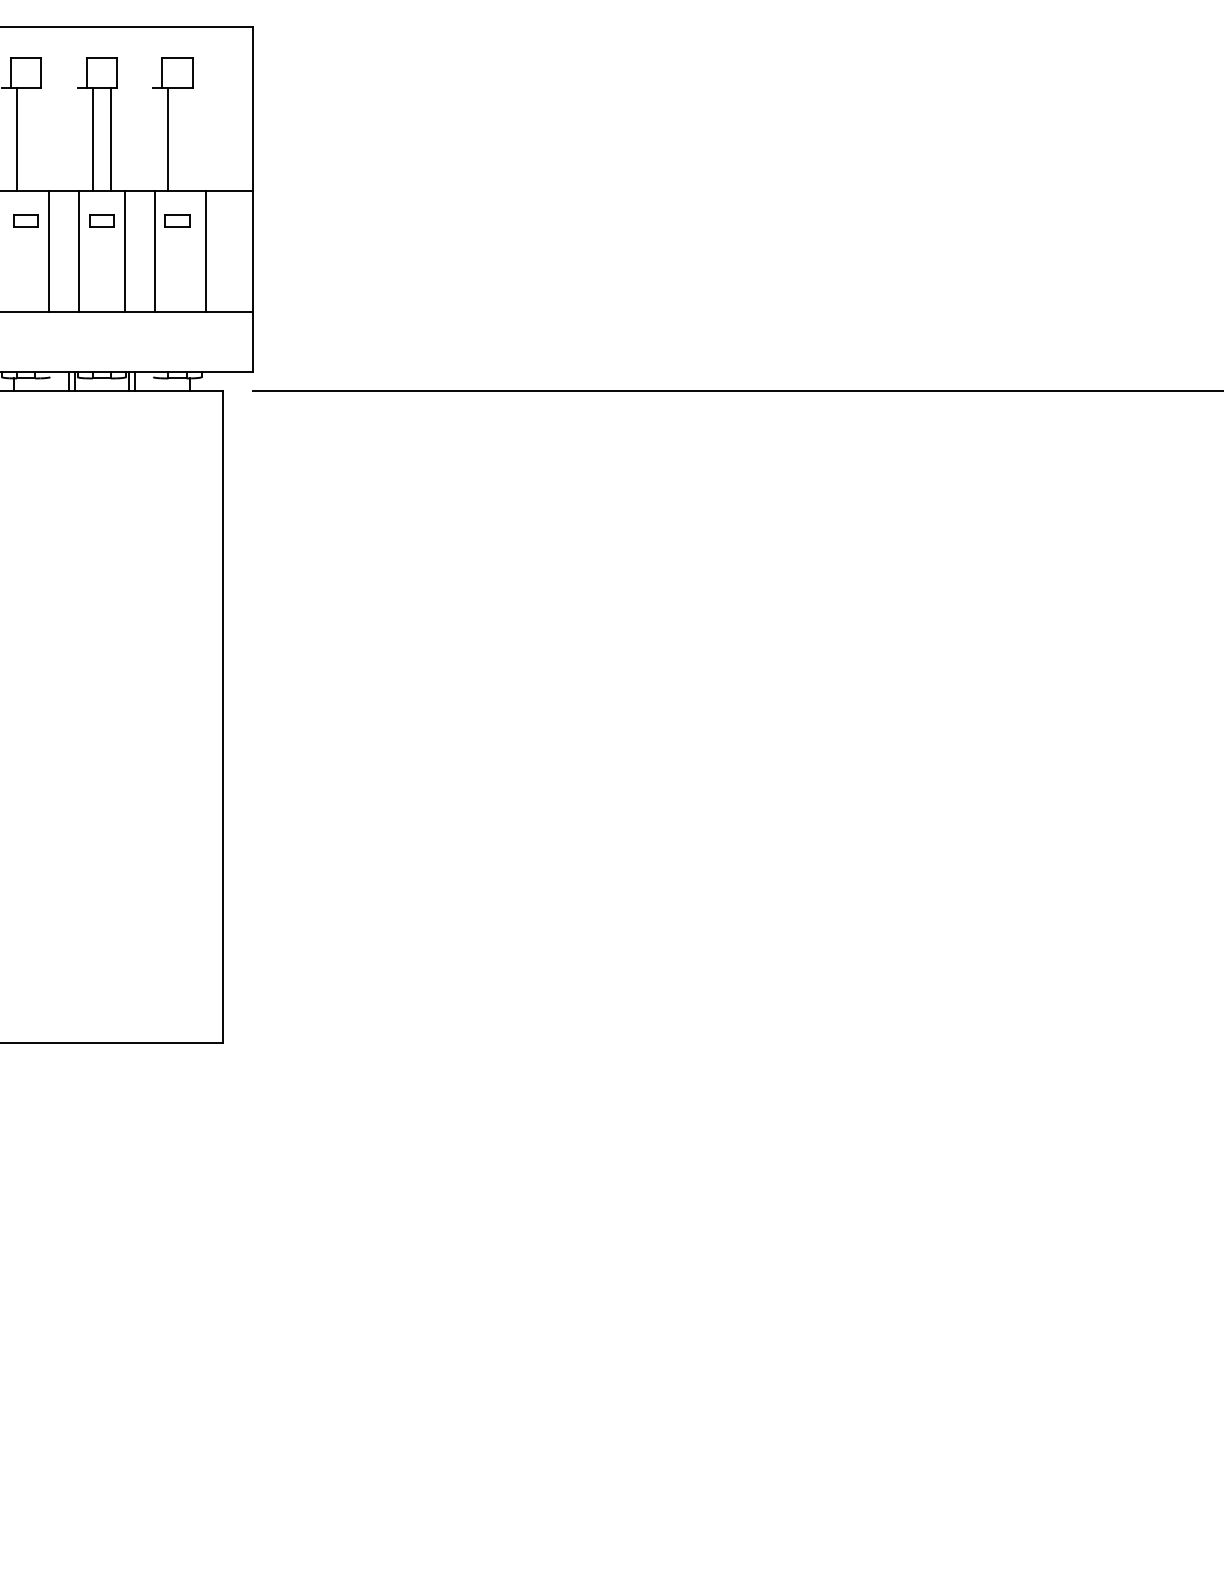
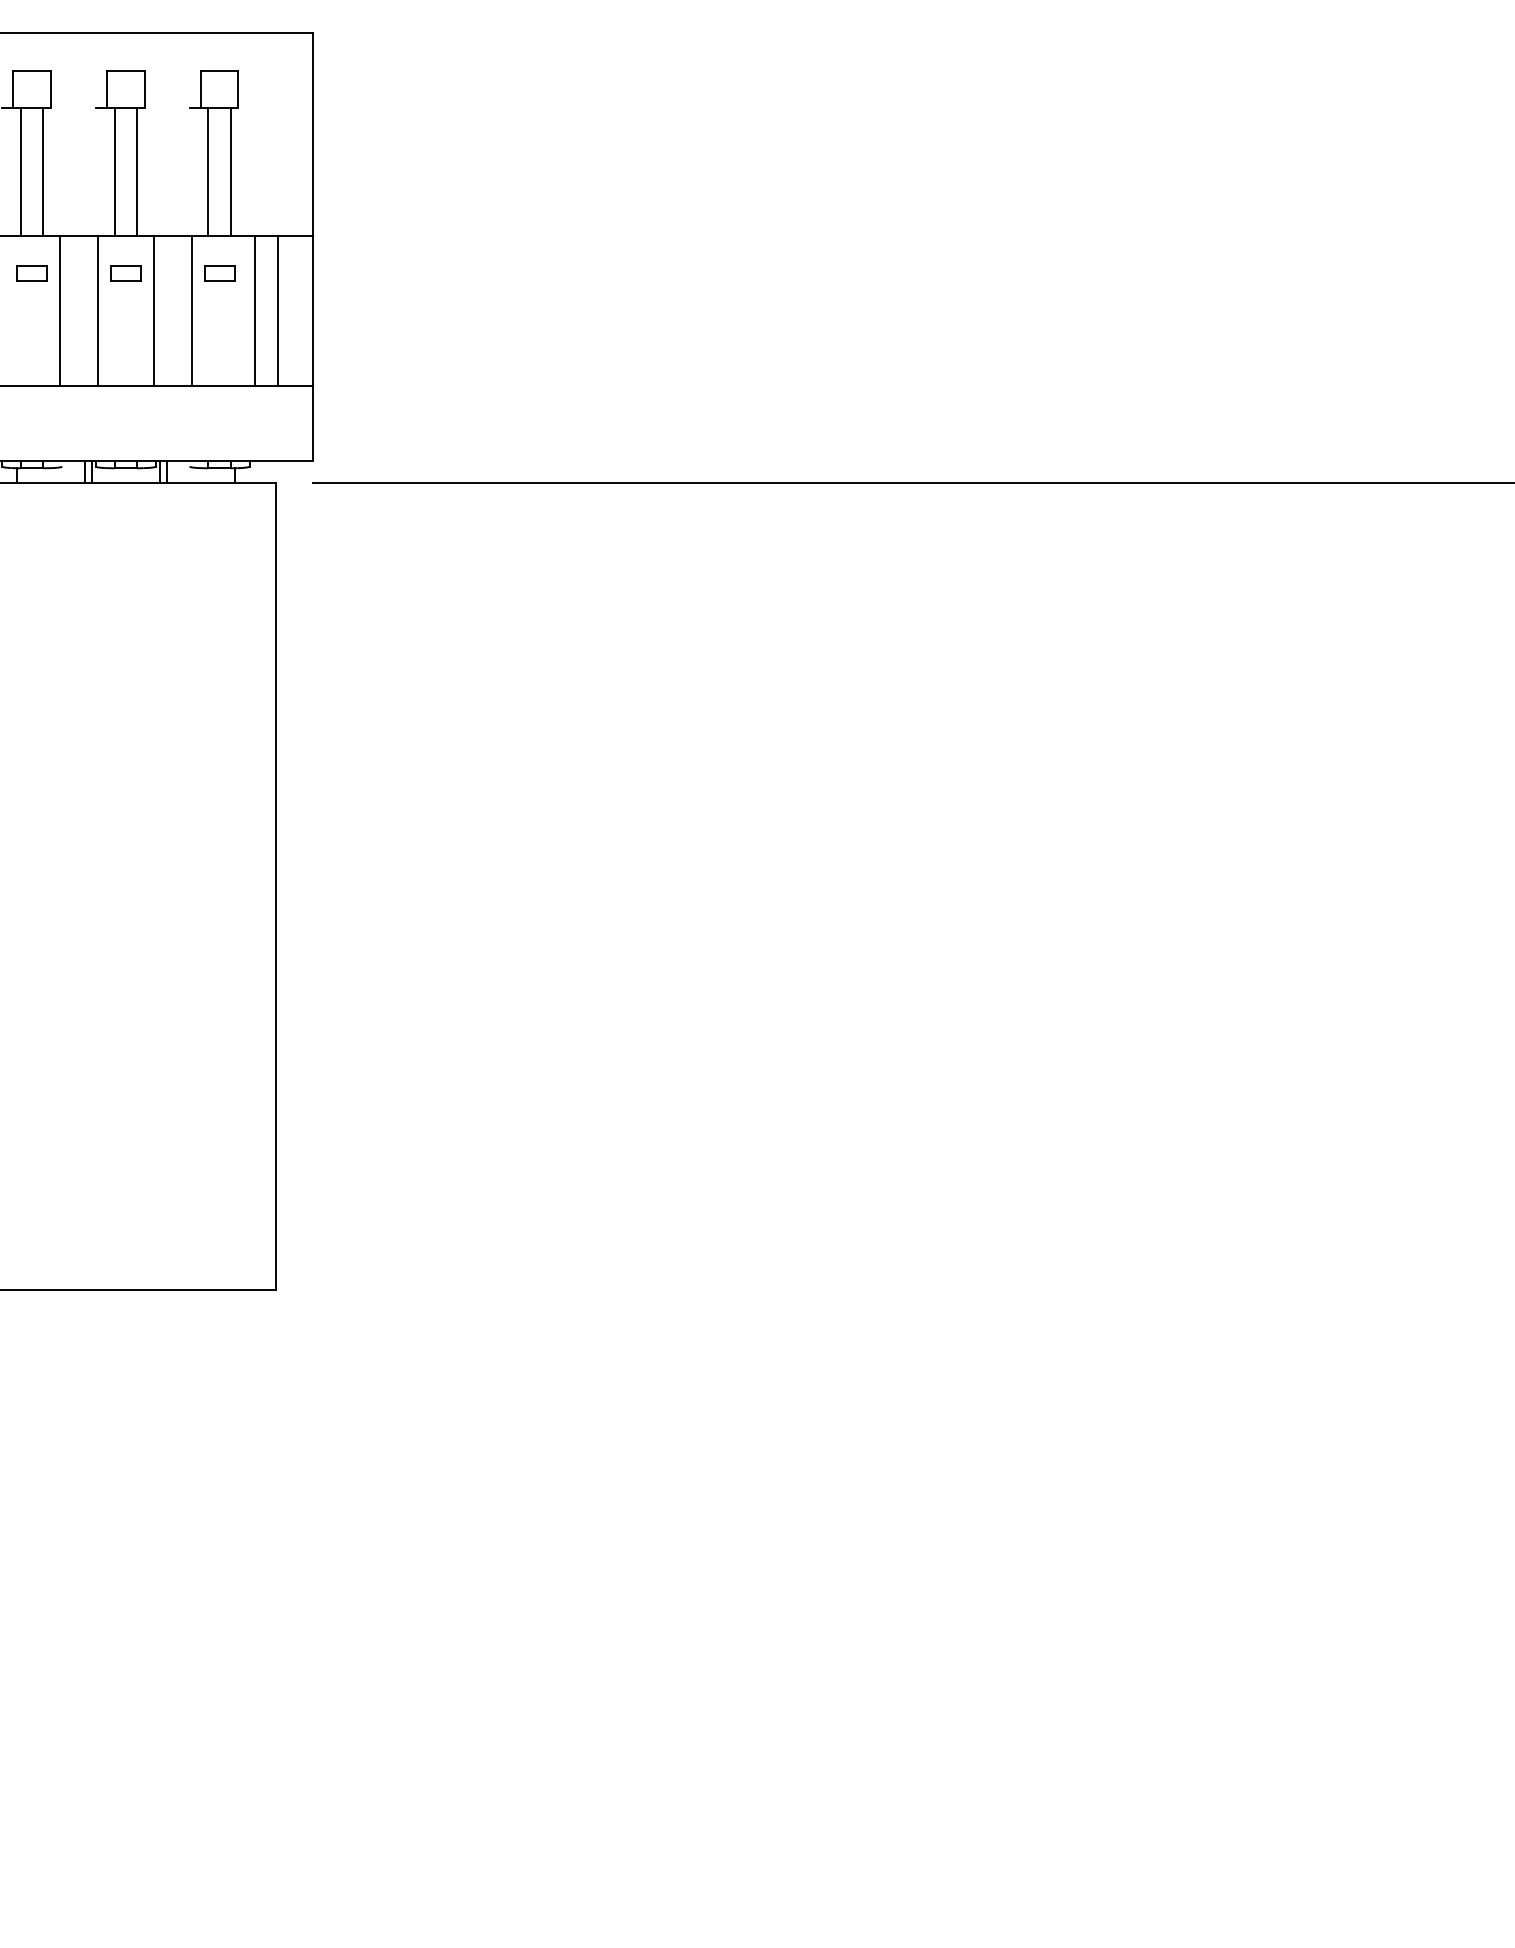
line: (35, 138) -> (43, 171), added
line: (186, 138) -> (230, 171), added
line: (224, 251) -> (277, 310), added

